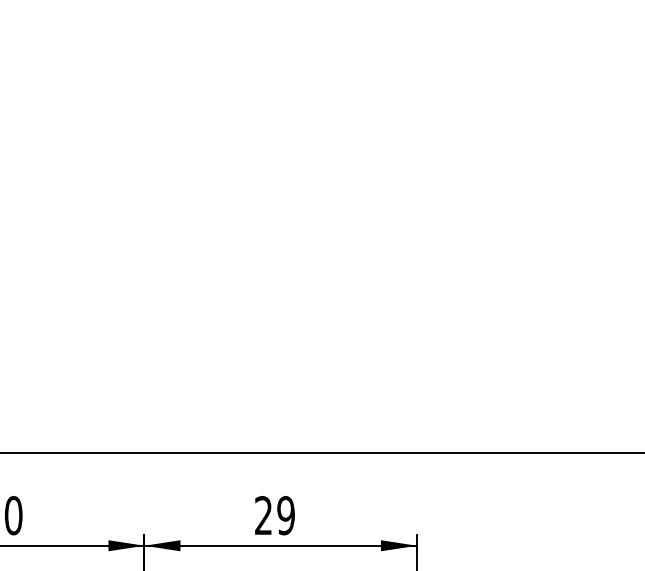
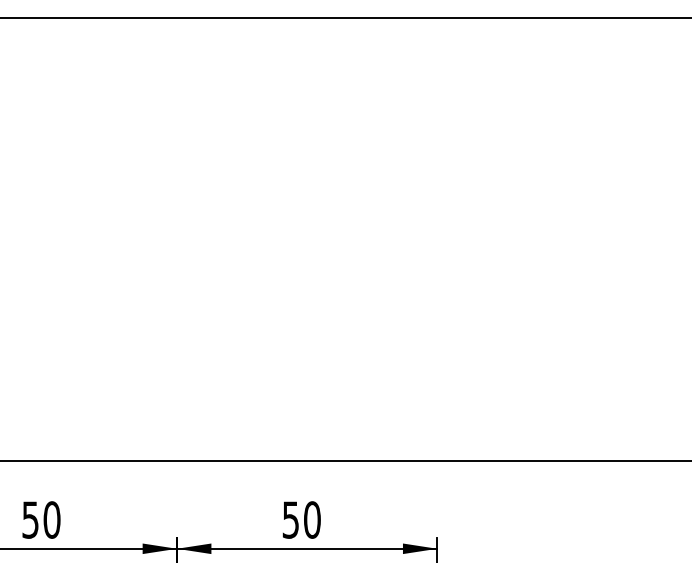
text: (274, 515) -> (301, 519), 29 -> 50

